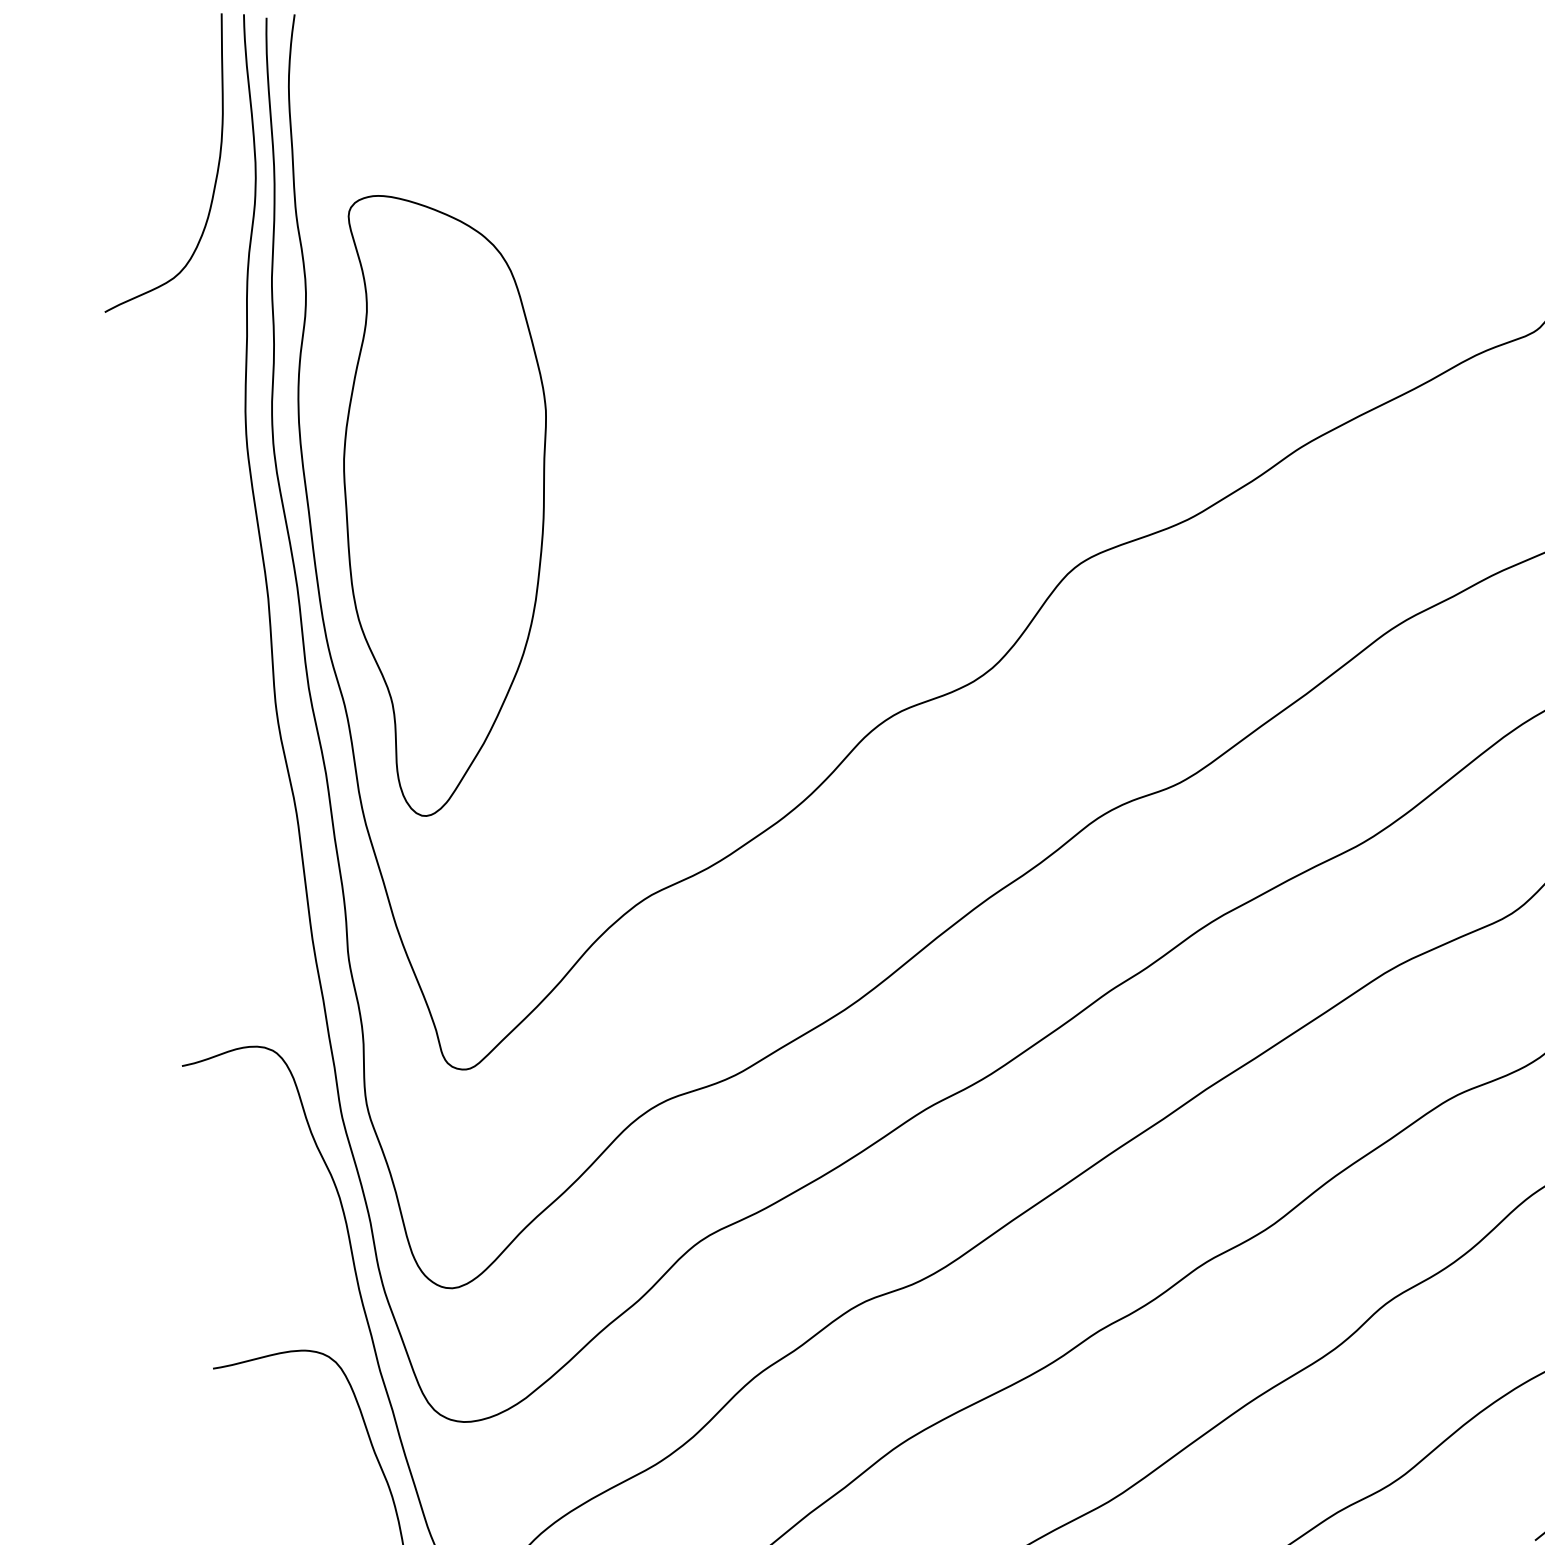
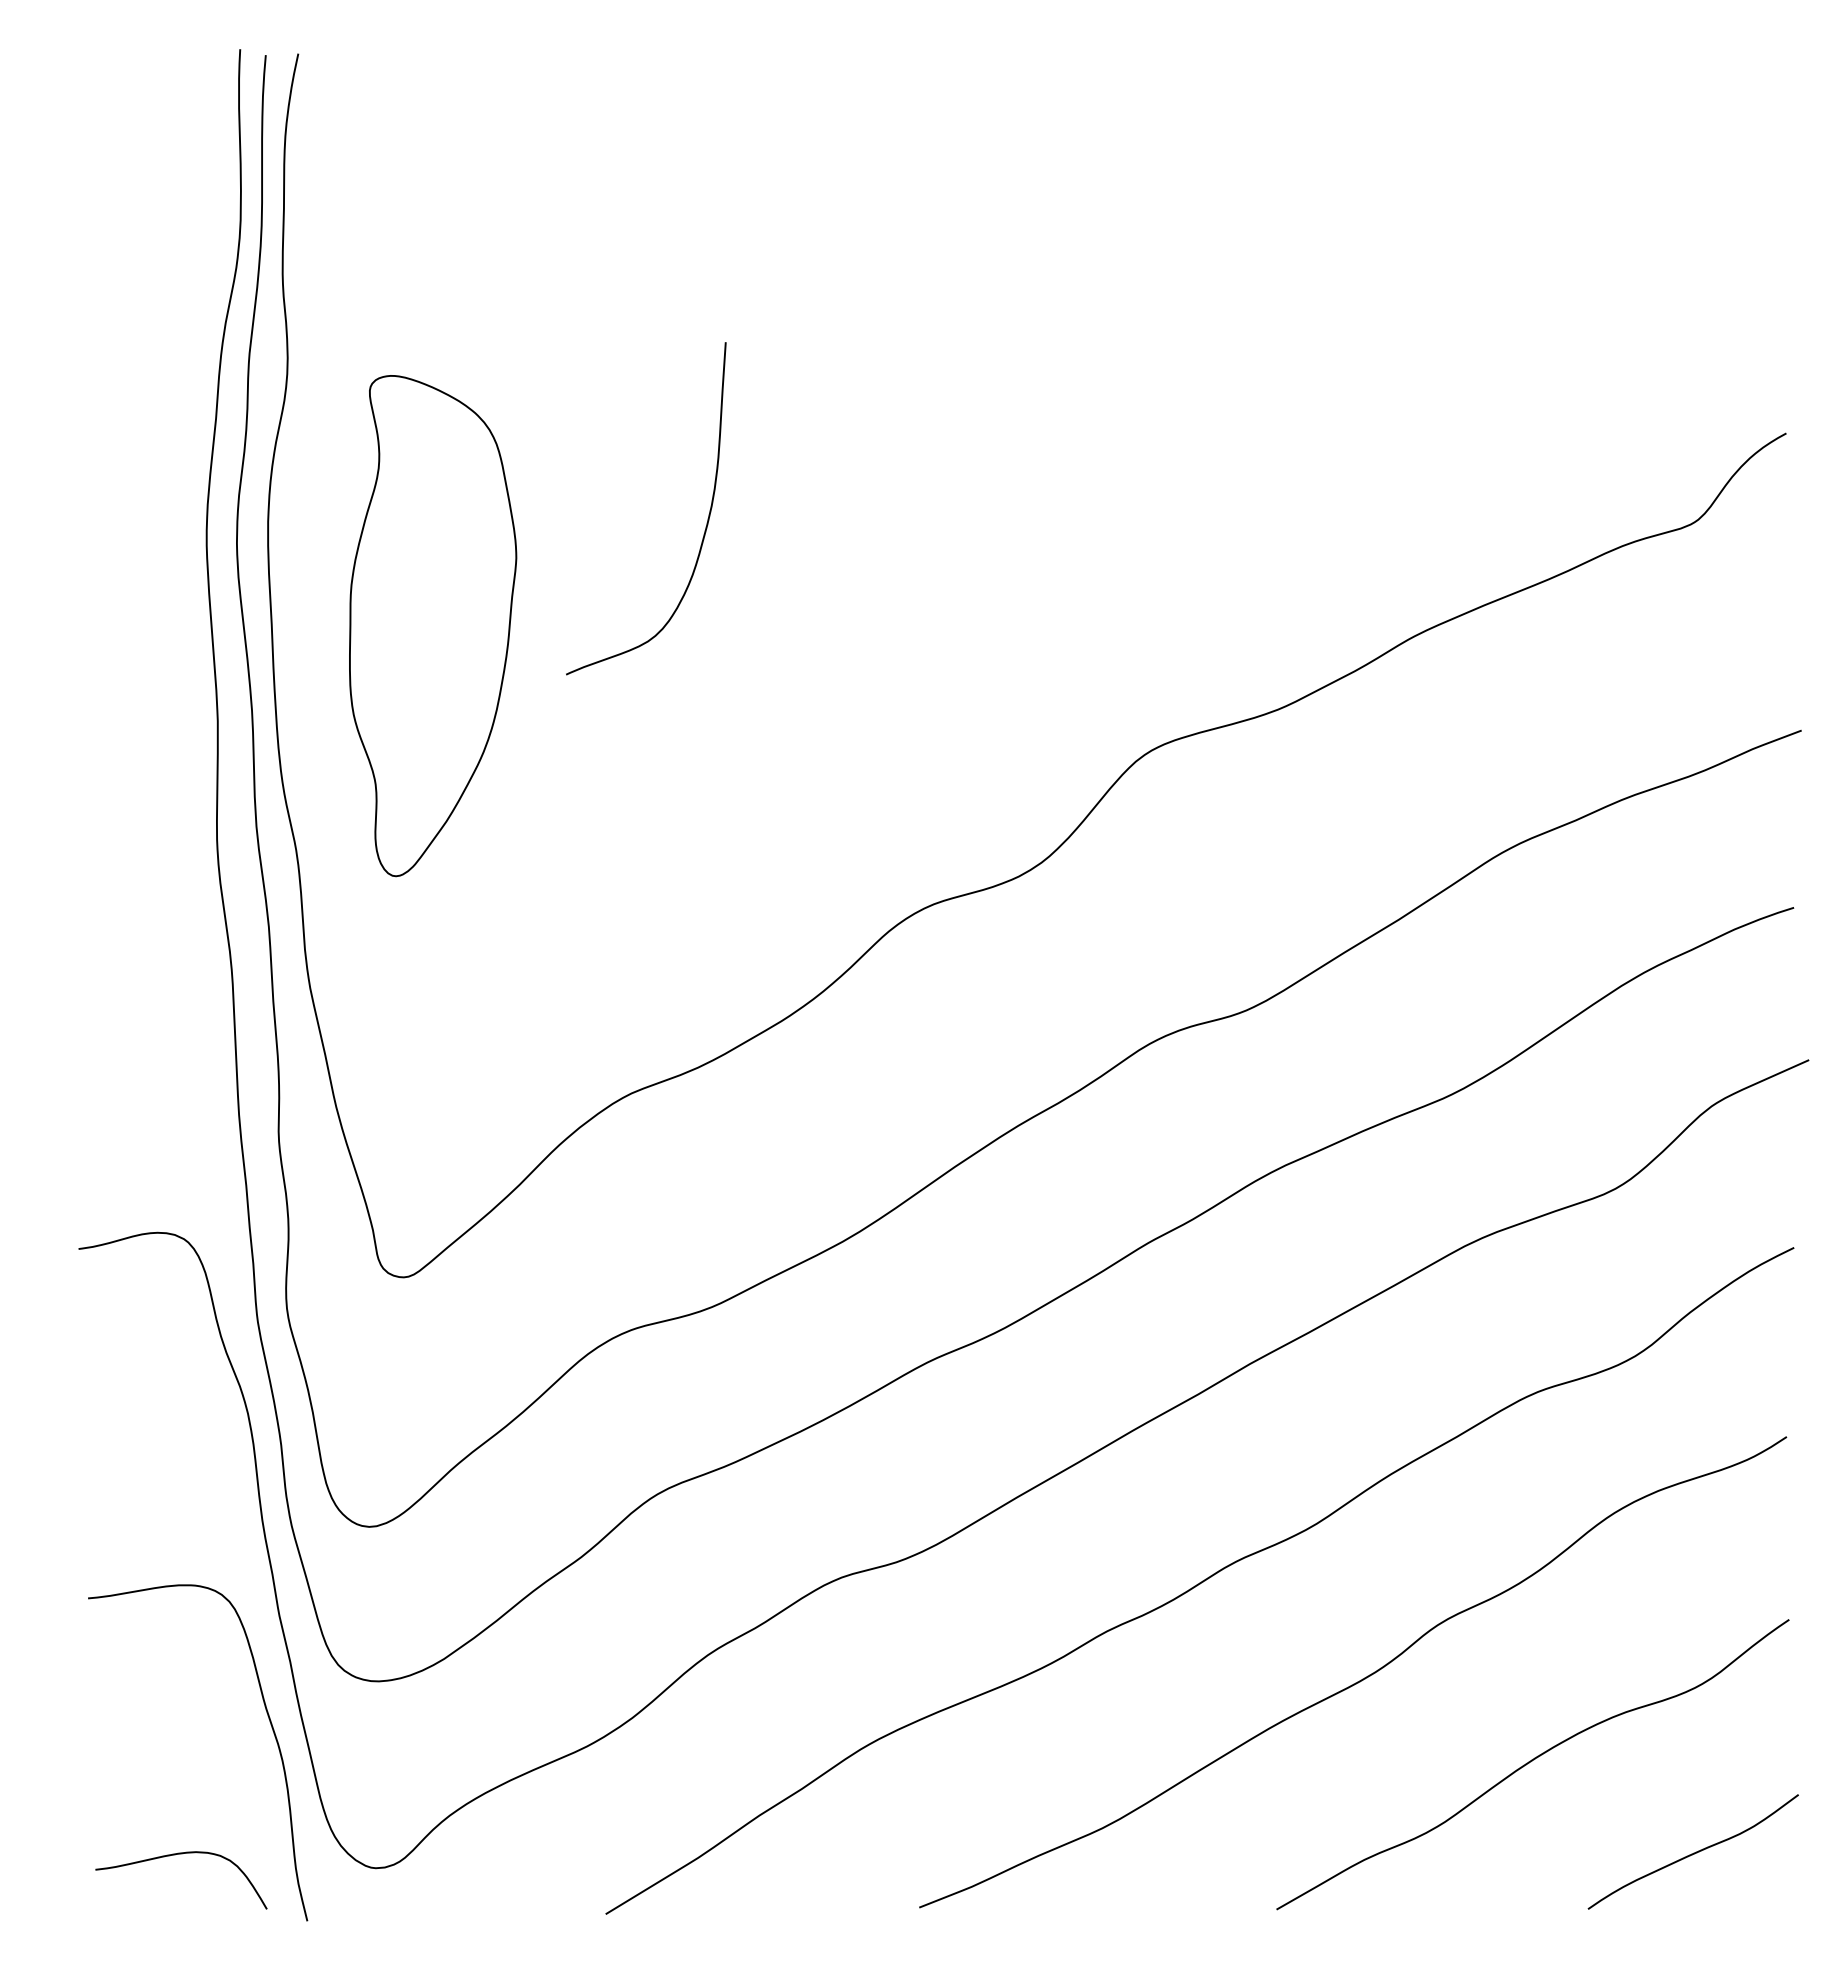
curve: (216, 171) -> (706, 522), moved
part: (448, 501) -> (432, 625), size x0.7

